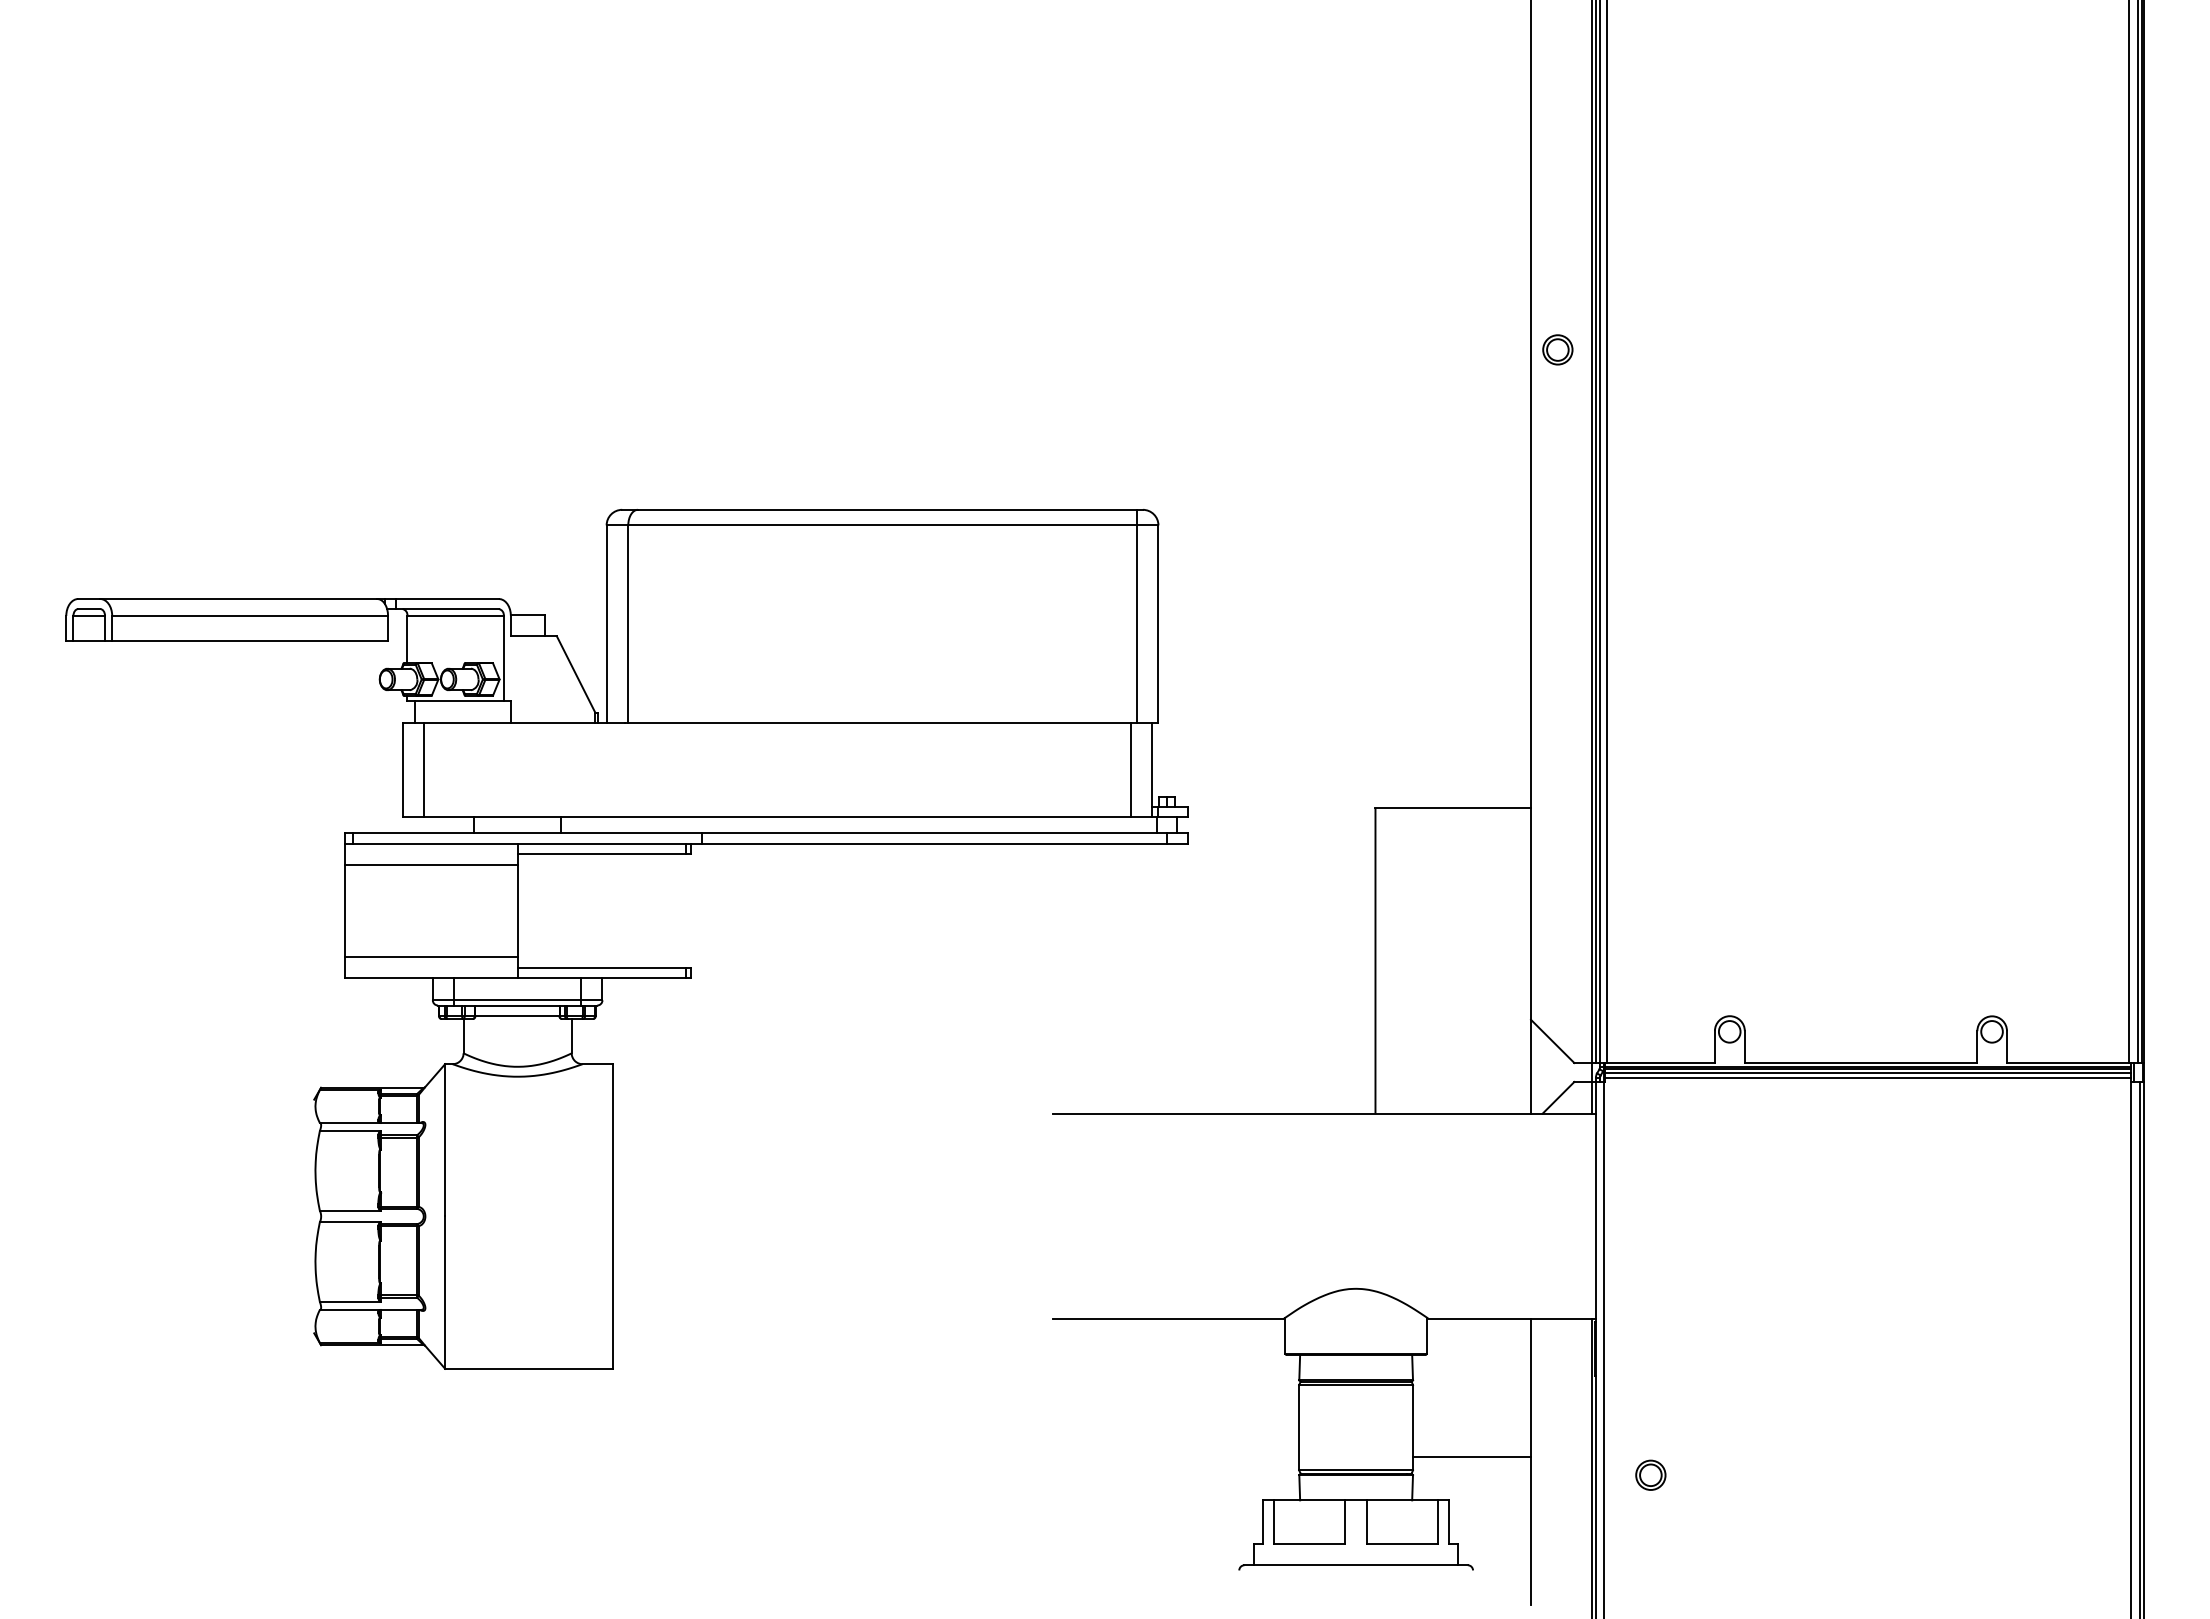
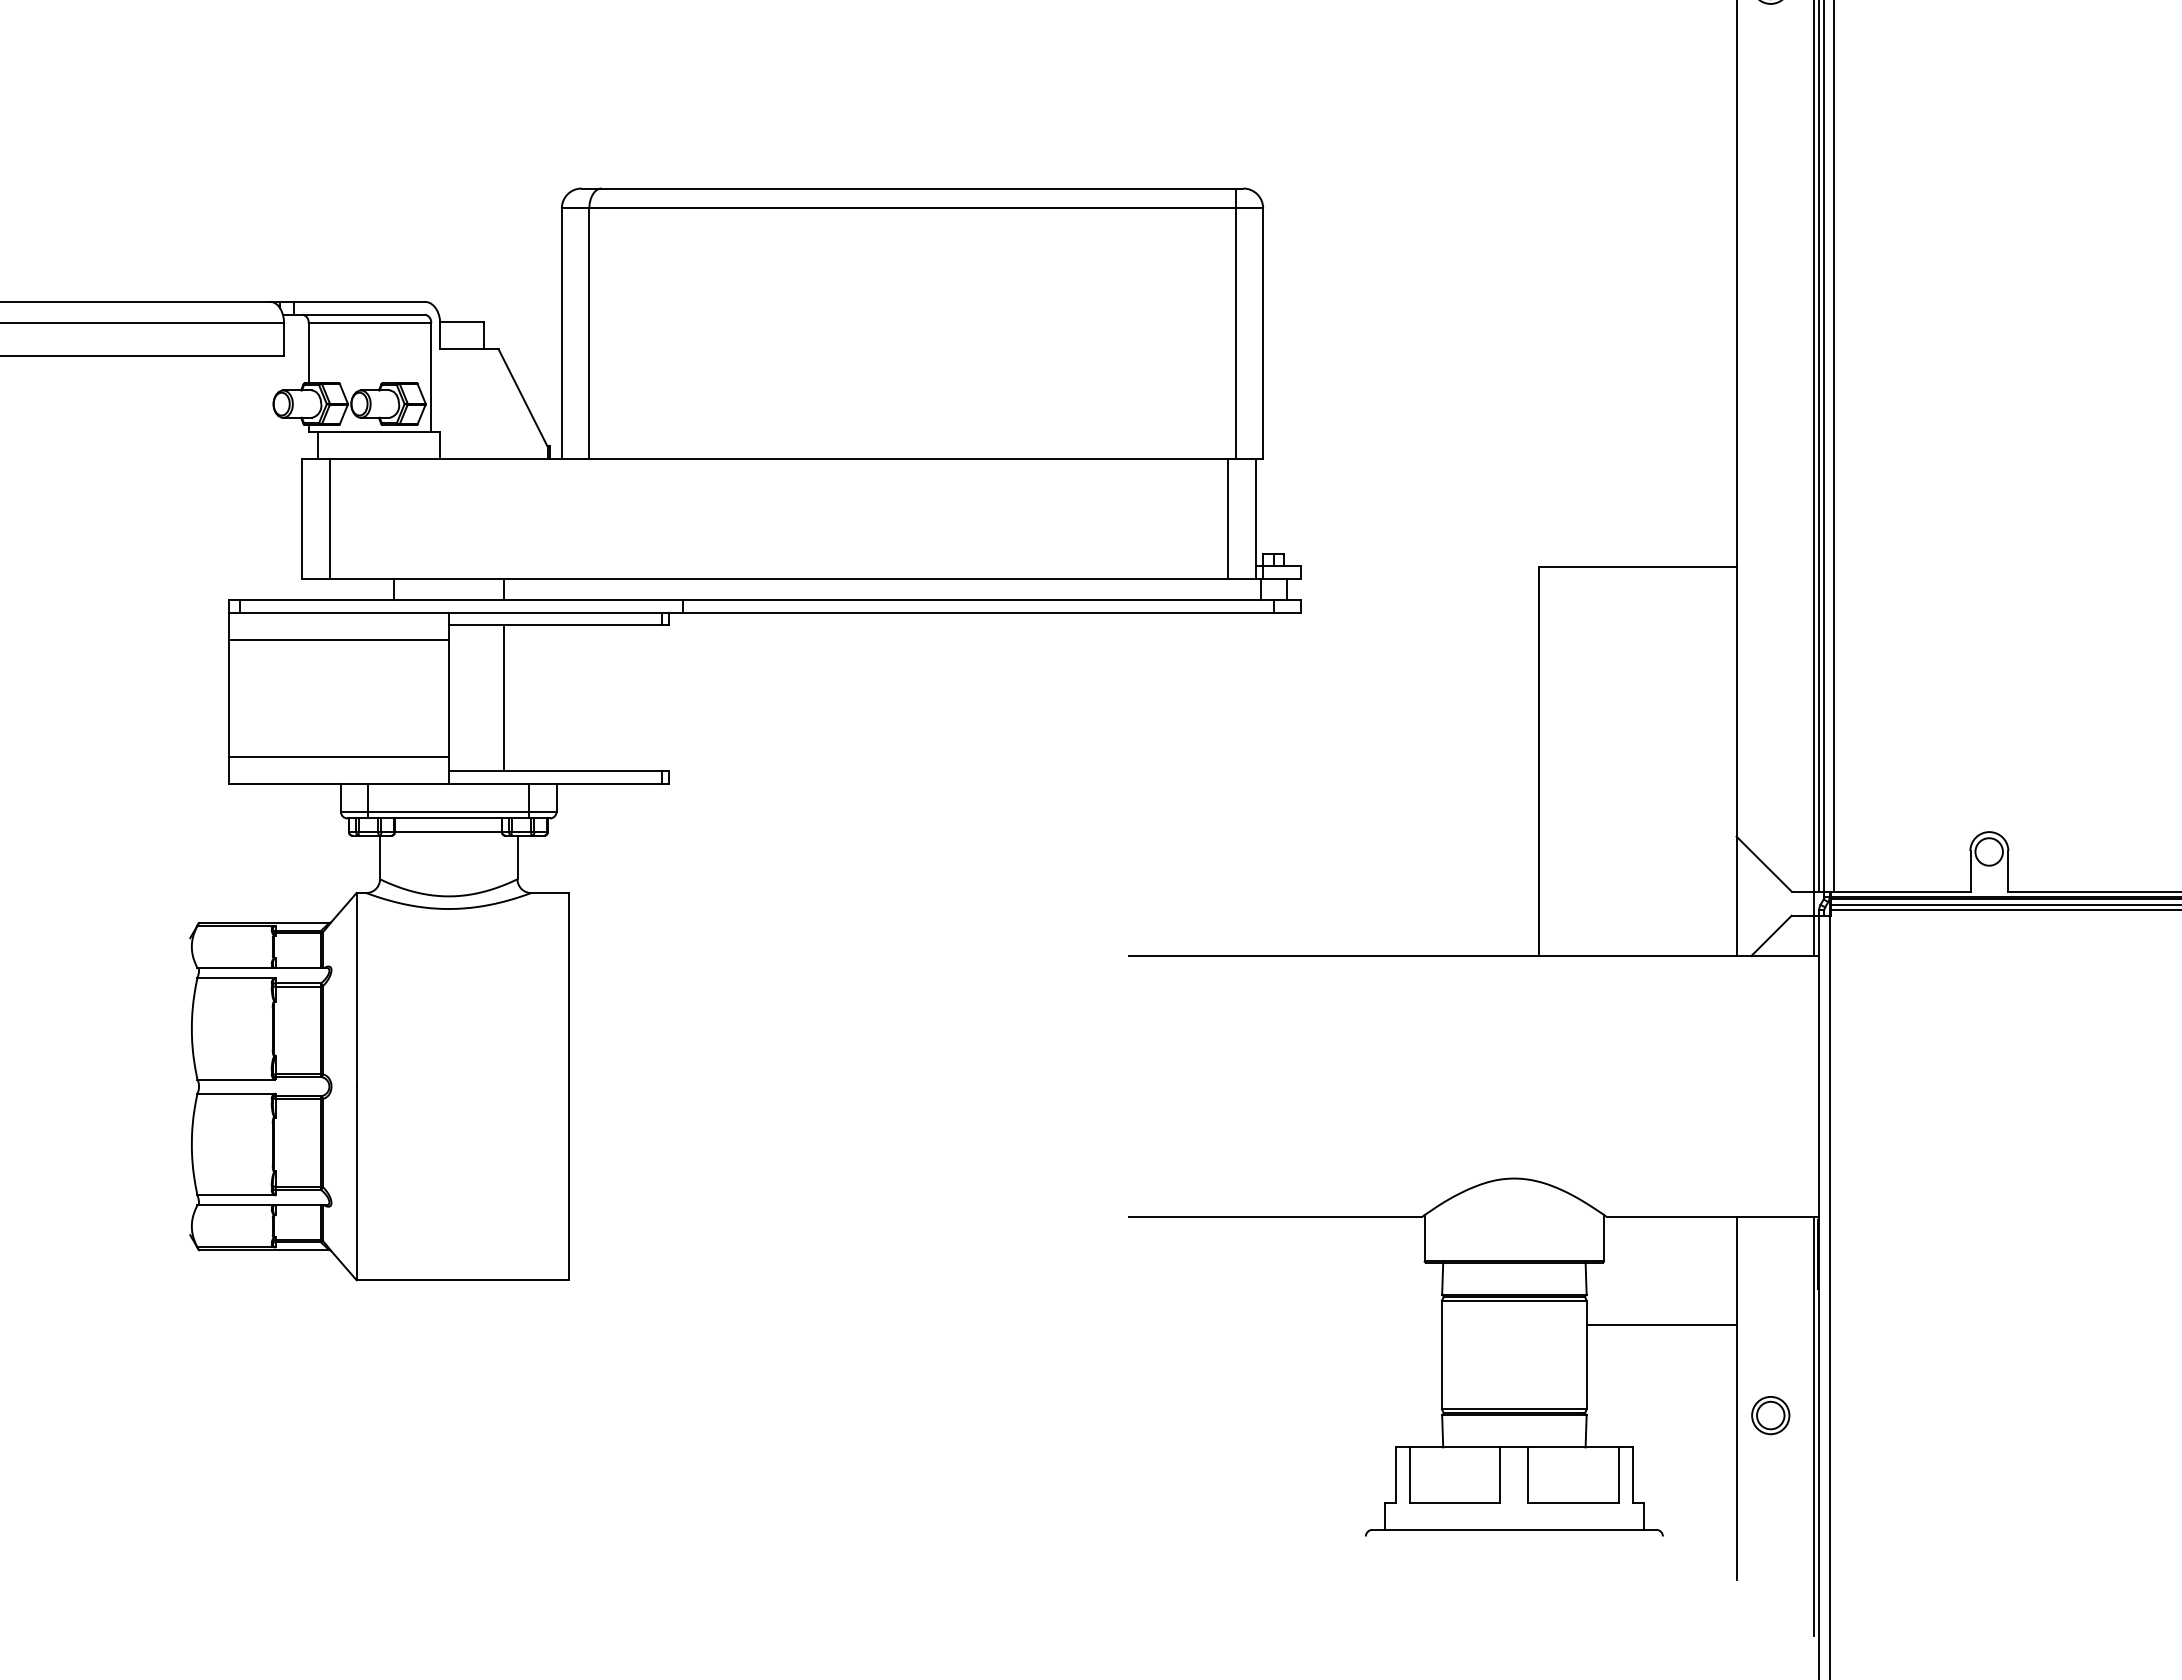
line: (560, 910) -> (503, 697), added
line: (1472, 1456) -> (1662, 1324), moved
part: (1650, 1474) -> (1770, 1414), moved

